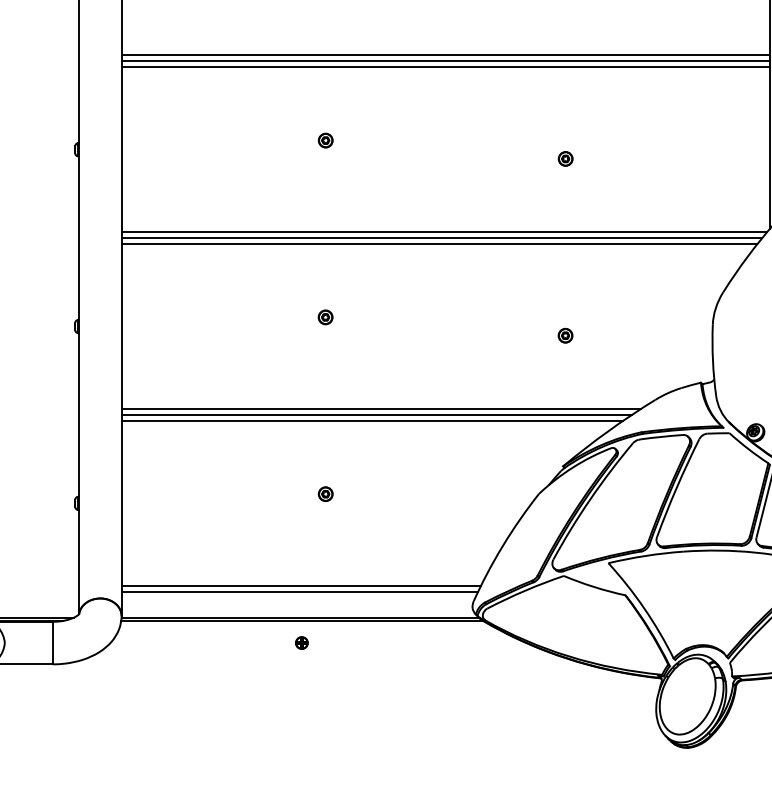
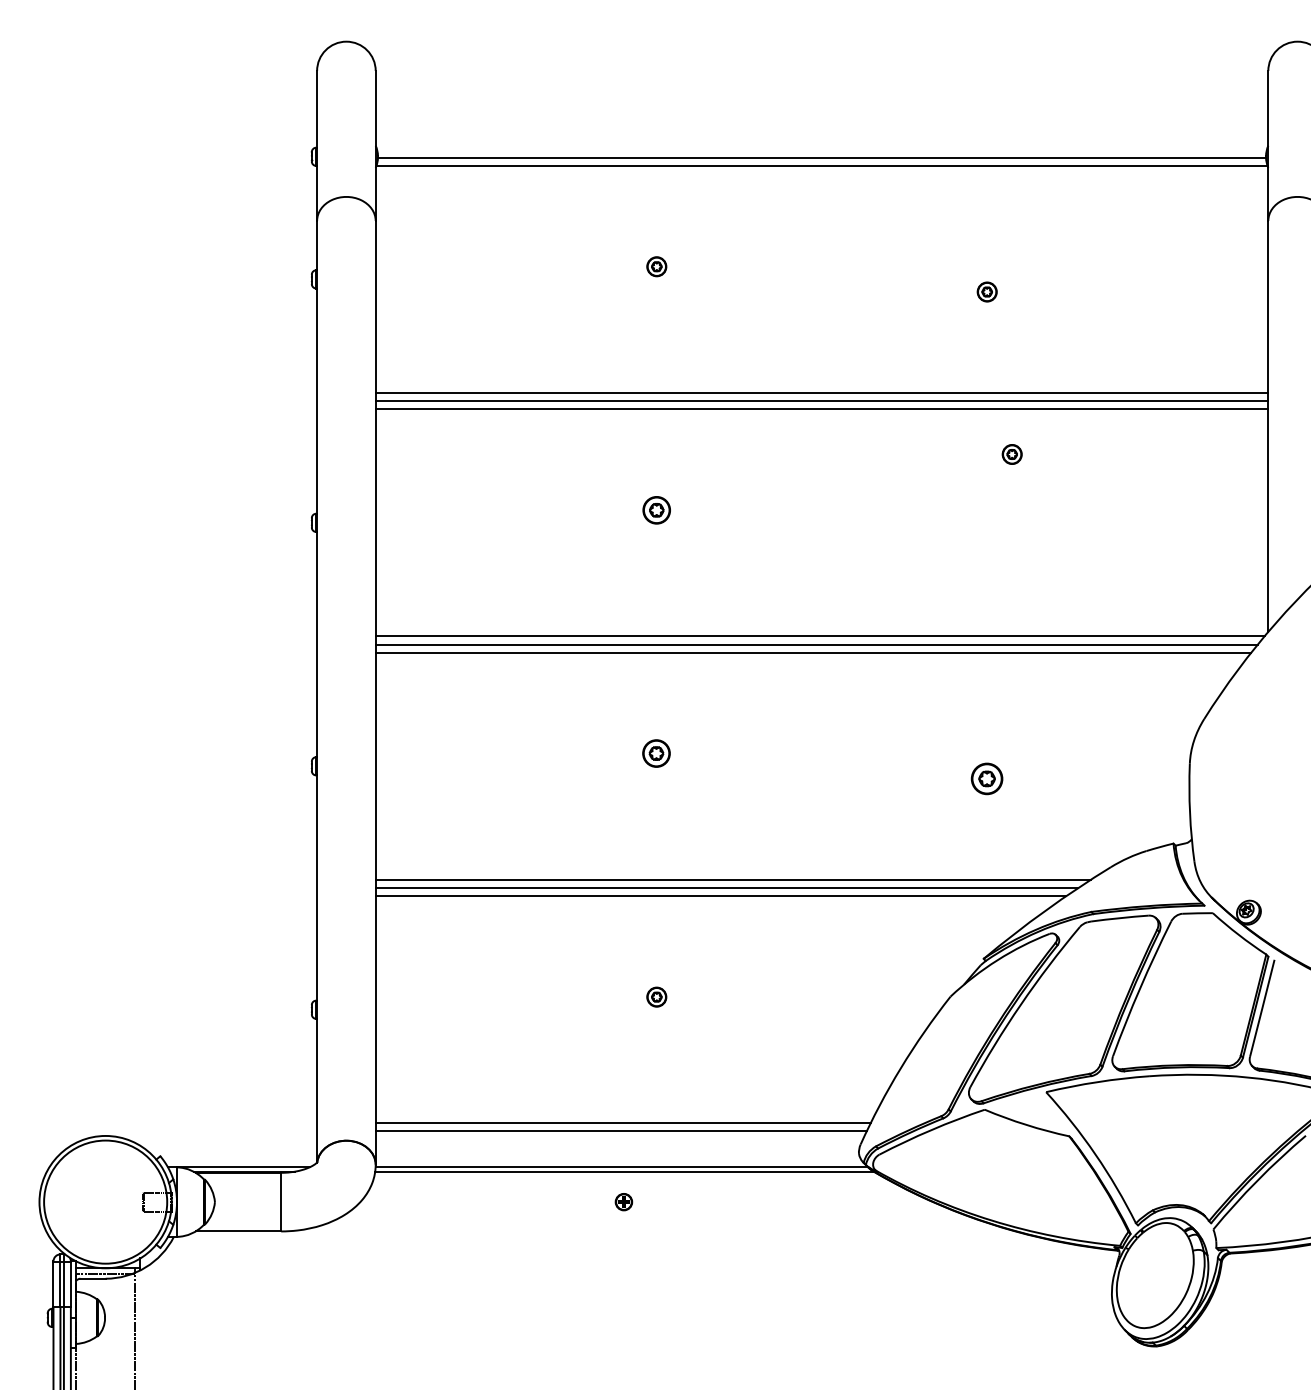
part: (325, 140) -> (656, 509), size x1.4
part: (565, 158) -> (1011, 454), moved
part: (325, 317) -> (656, 753), size x1.4
part: (565, 335) -> (986, 778), size x1.6

